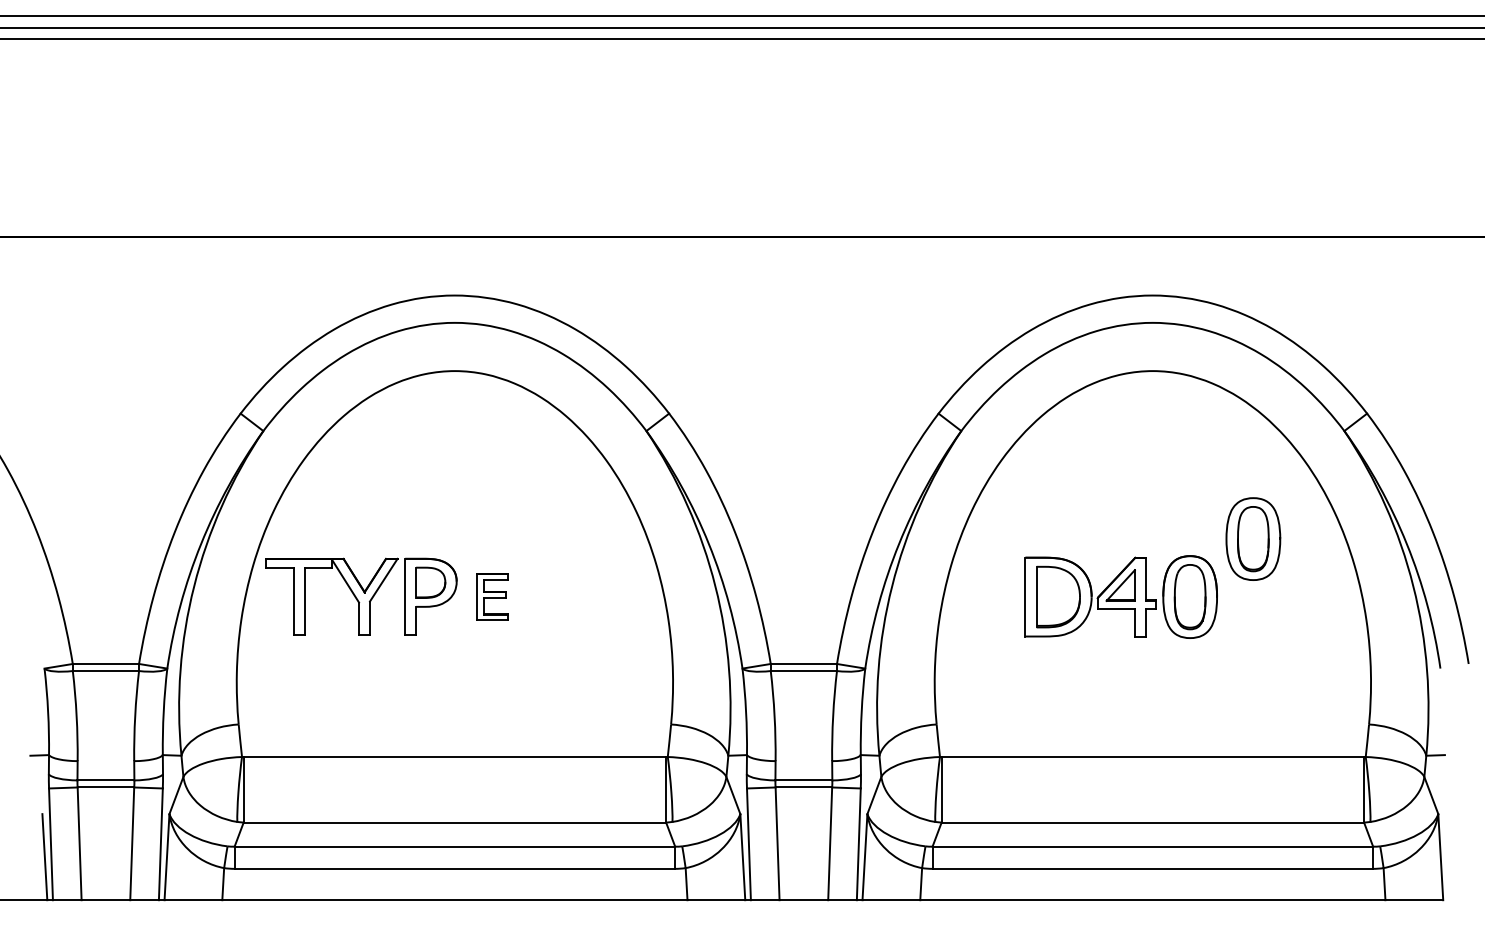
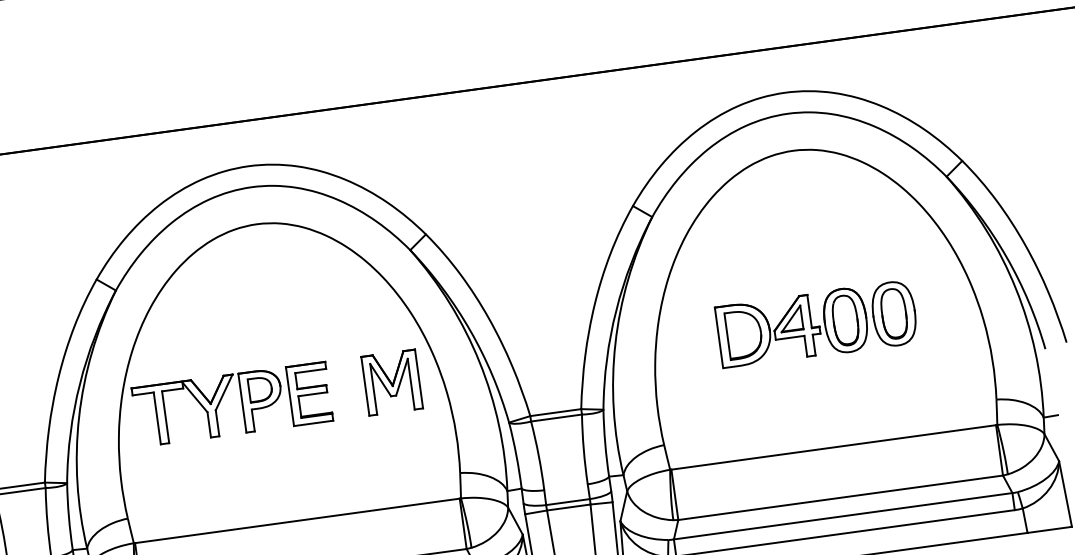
part: (1253, 538) -> (894, 313), moved
part: (492, 596) -> (309, 393), size x1.67
part: (599, 596) -> (391, 382), added

